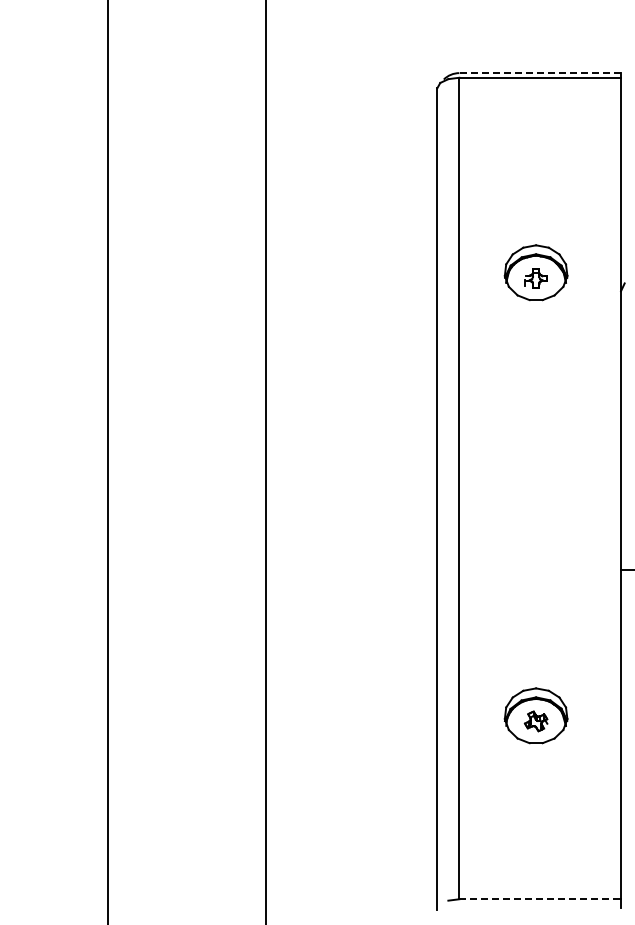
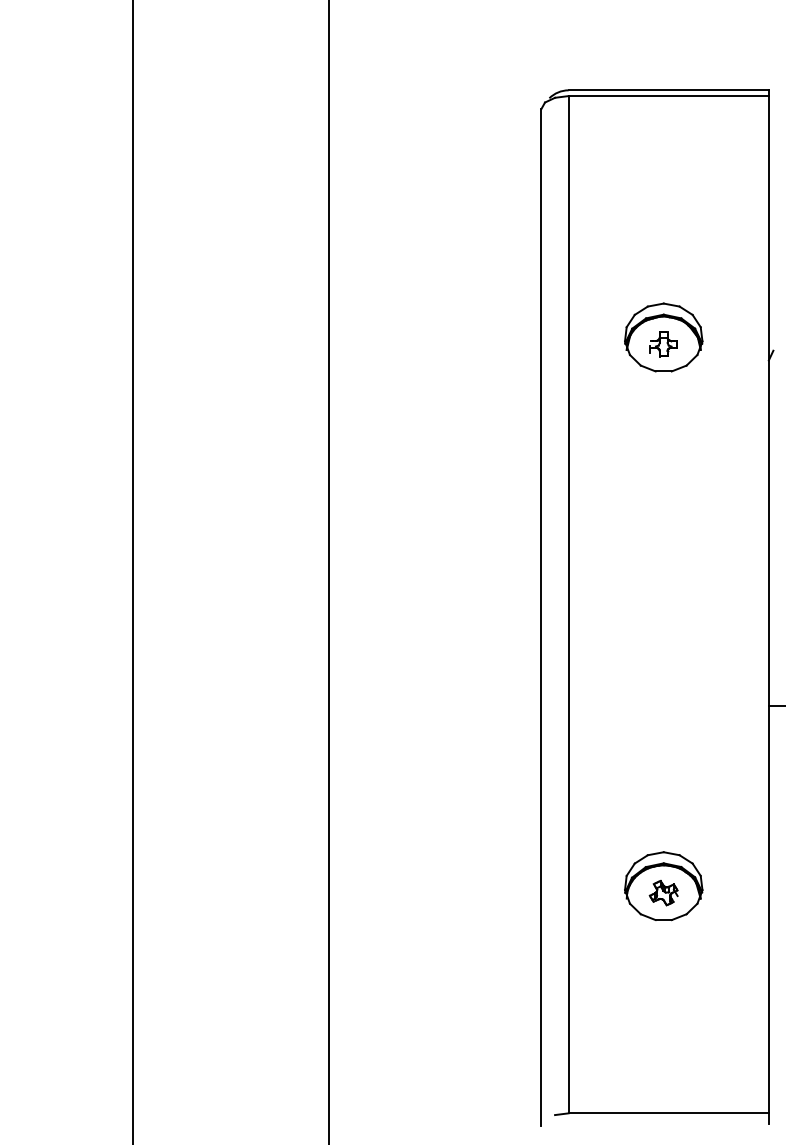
line: (540, 73) -> (669, 90), dashed -> solid
line: (540, 899) -> (669, 1113), dashed -> solid

